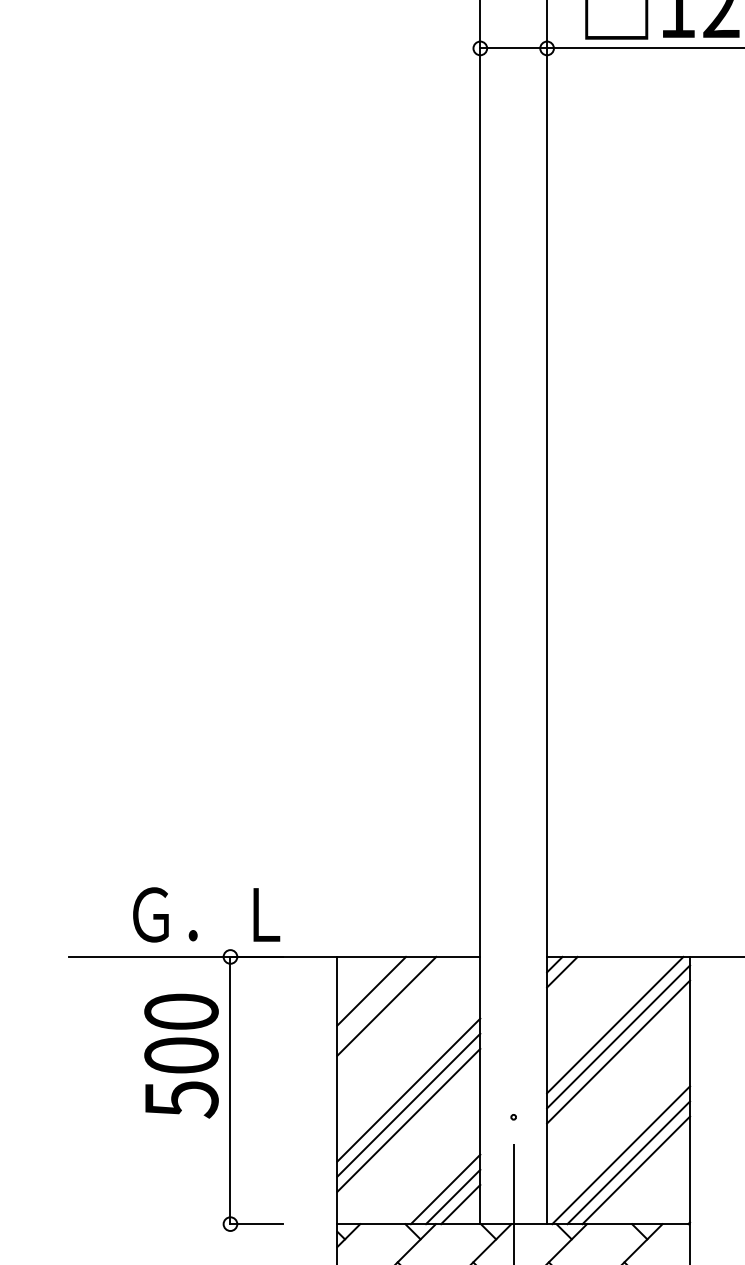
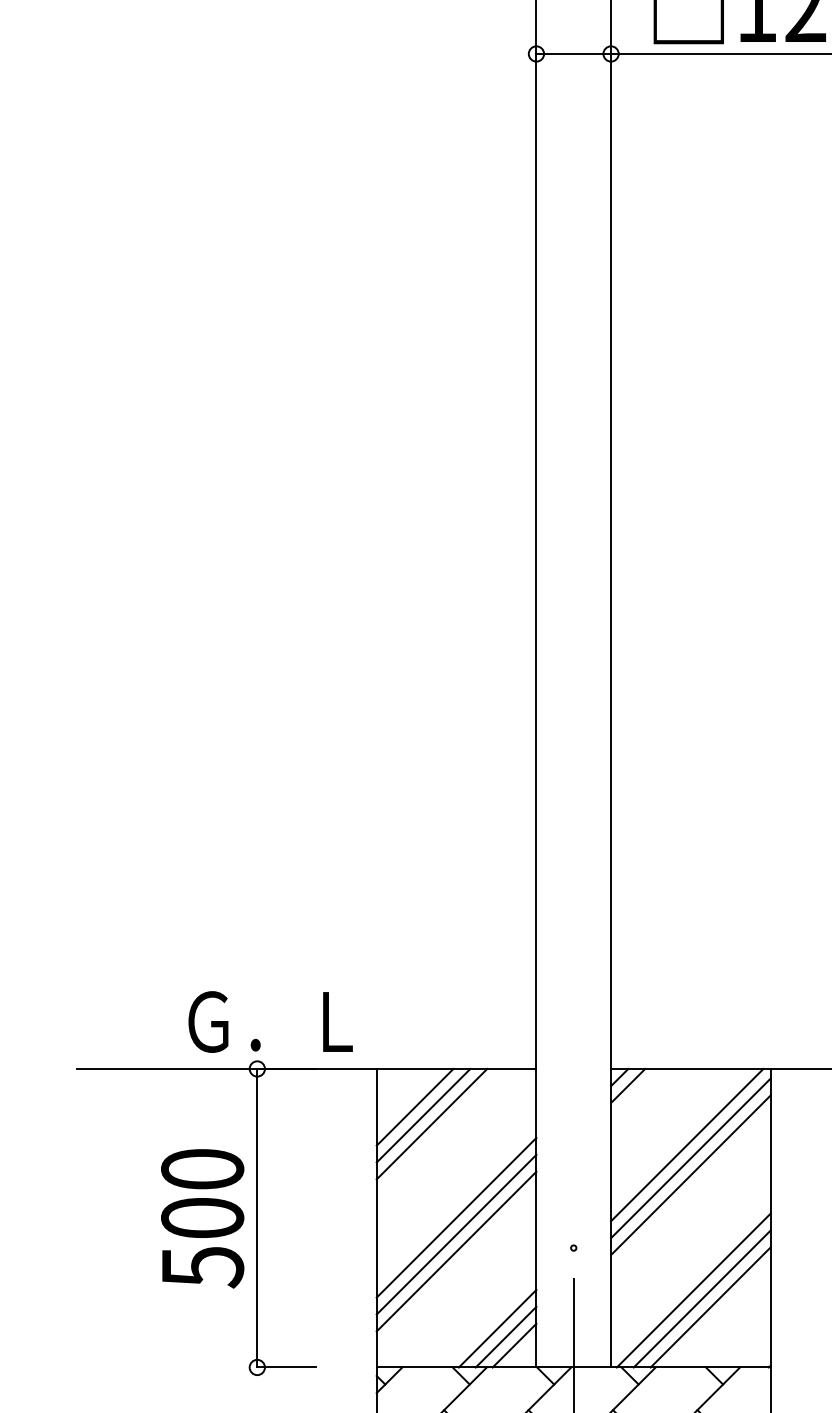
text: (206, 914) -> (270, 1021), moved
line: (379, 998) -> (423, 1115), added
text: (181, 1055) -> (202, 1218), moved

